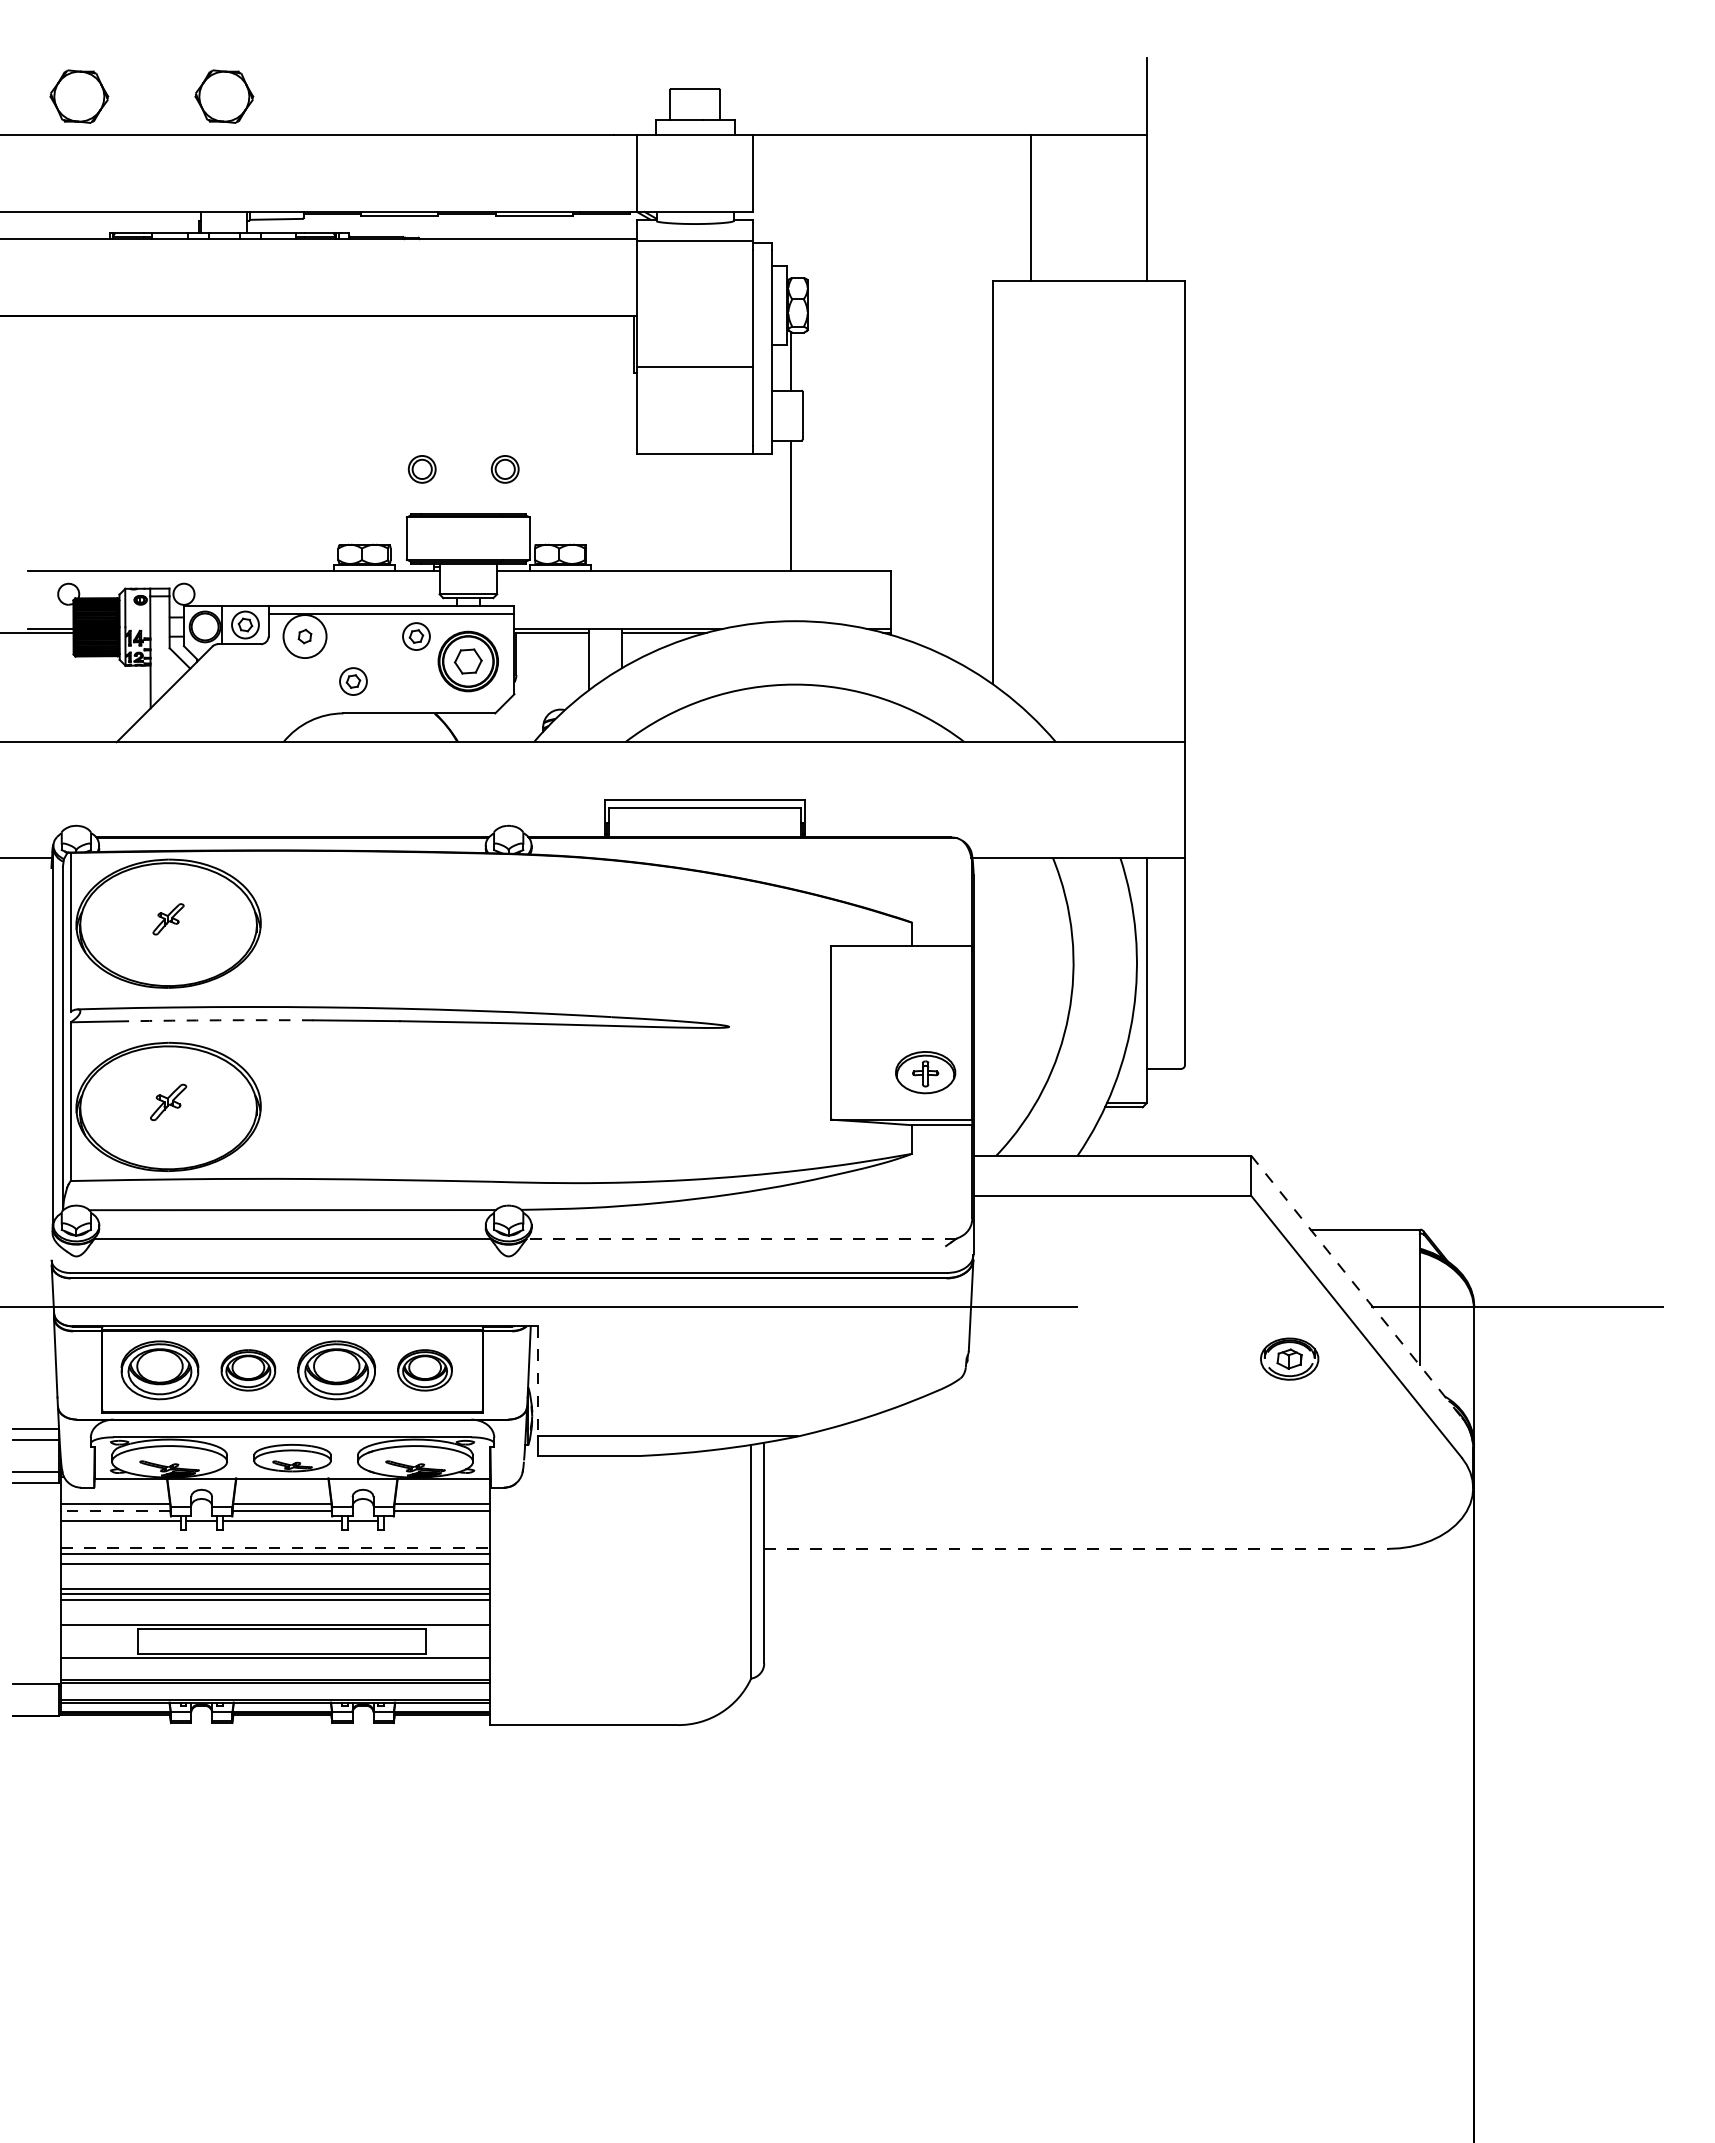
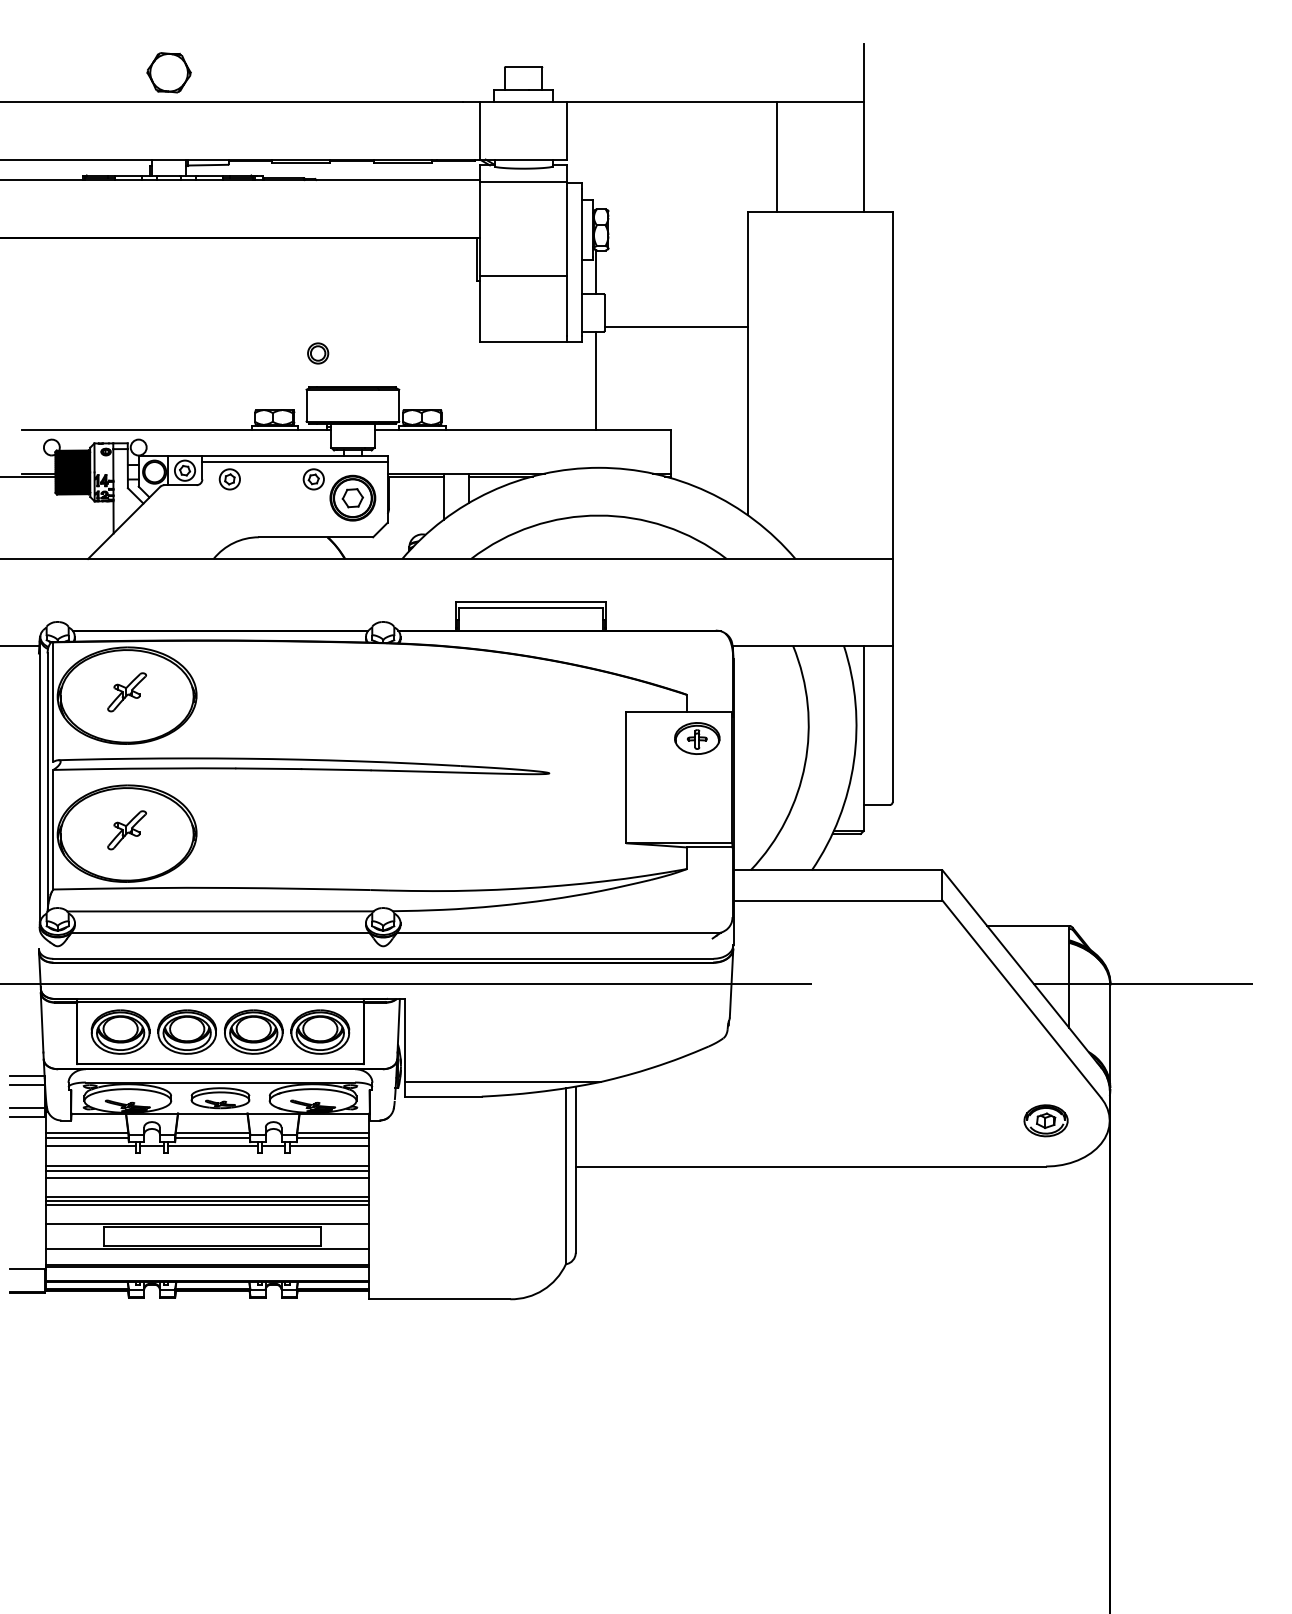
part: (79, 96) -> (60, 72), removed
line: (897, 434) -> (676, 327), added
part: (504, 469) -> (380, 353), removed
circle: (304, 636) -> (229, 479), size x0.62
part: (353, 681) -> (266, 513), removed
part: (168, 919) -> (127, 692), size x1.67
arc: (219, 1020) -> (165, 768), dashed -> solid
part: (925, 1072) -> (697, 738), moved
part: (168, 1102) -> (127, 830), size x1.43
line: (741, 1238) -> (558, 932), dashed -> solid
line: (1356, 1287) -> (1021, 969), dashed -> solid
part: (1289, 1358) -> (1045, 1120), moved
part: (248, 1370) -> (187, 1032), size x1.43
part: (424, 1370) -> (319, 1032), size x1.43
line: (537, 1381) -> (404, 1040), dashed -> solid
line: (115, 1511) -> (87, 1138), dashed -> solid
line: (436, 1521) -> (328, 1145), added
line: (275, 1548) -> (207, 1166), dashed -> solid
line: (1076, 1548) -> (810, 1166), dashed -> solid

